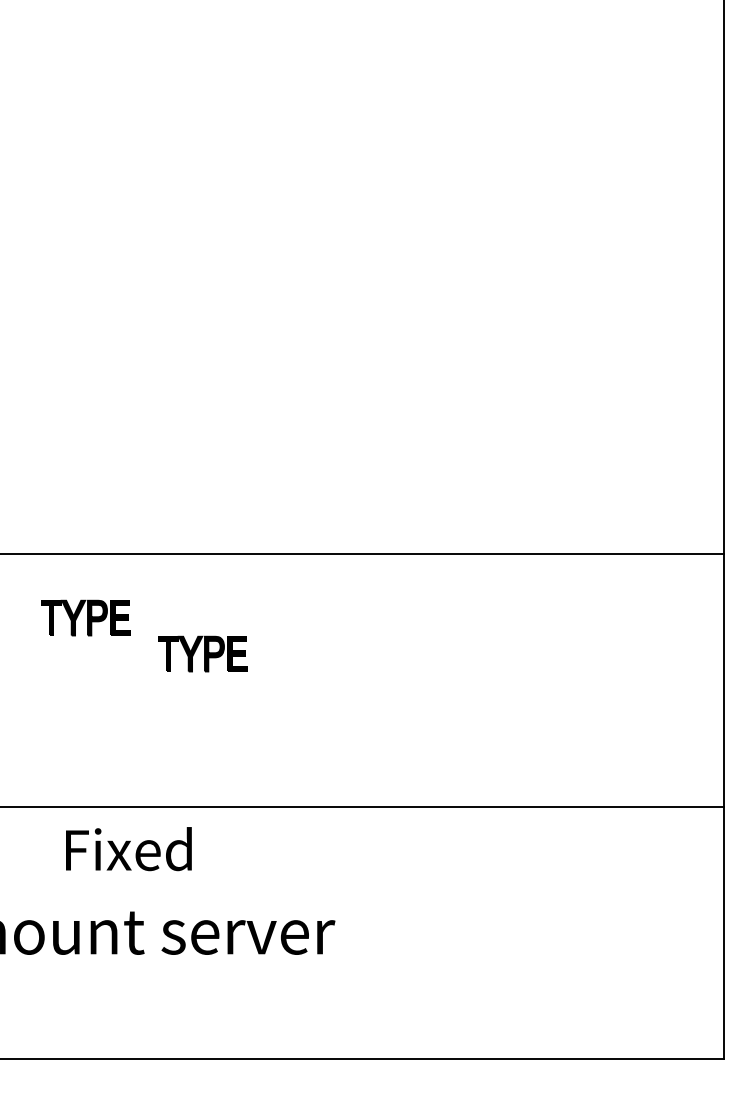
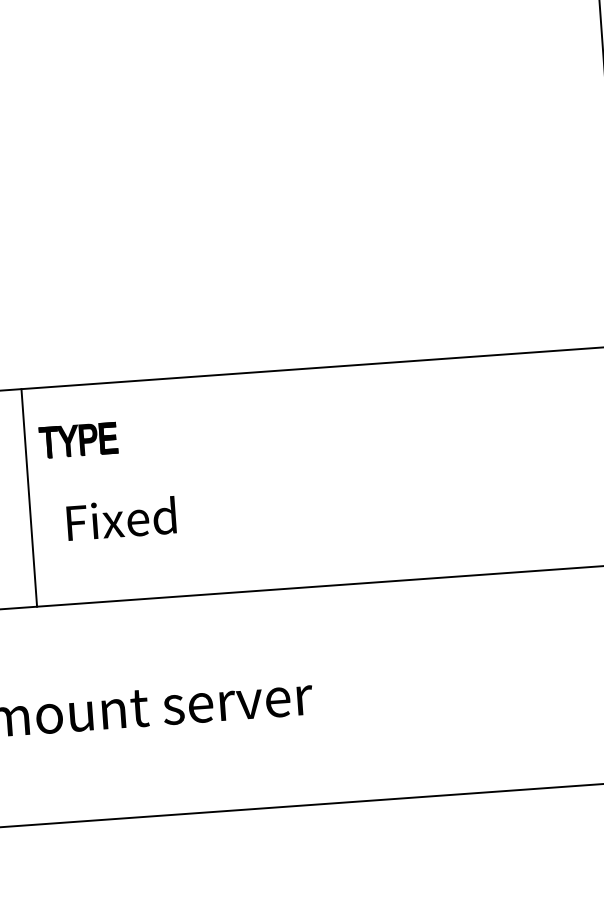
part: (202, 653) -> (181, 463), removed
line: (24, 680) -> (29, 497), added
text: (128, 849) -> (121, 519), moved

